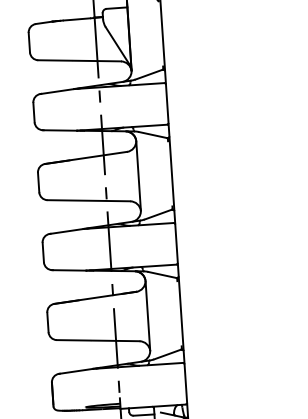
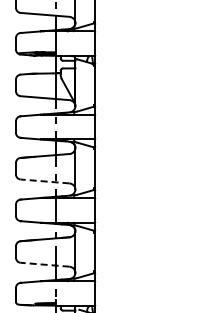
line: (89, 200) -> (45, 181), solid -> dashed
line: (98, 340) -> (45, 264), solid -> dashed

